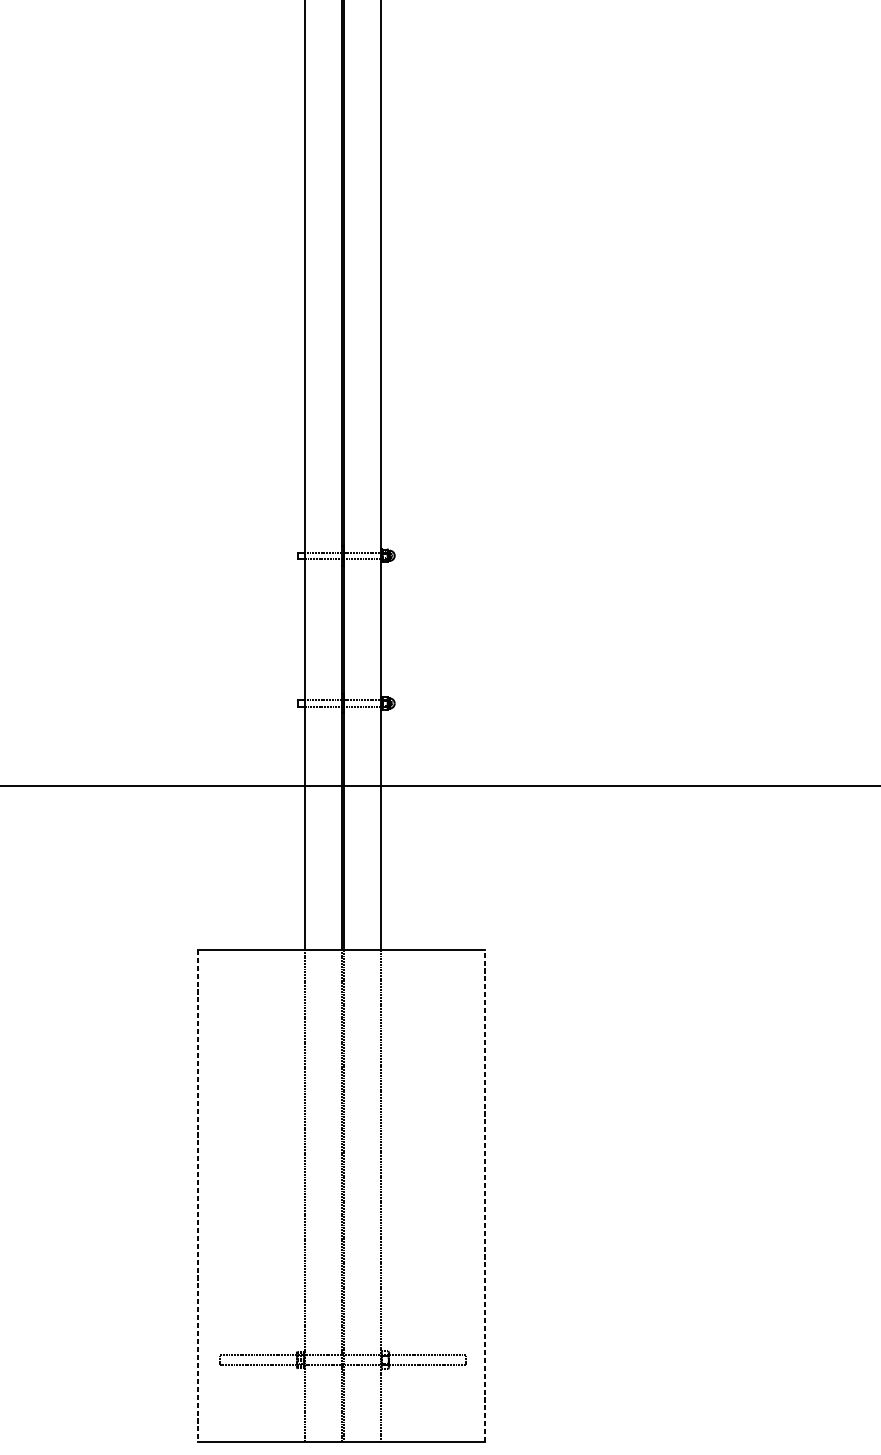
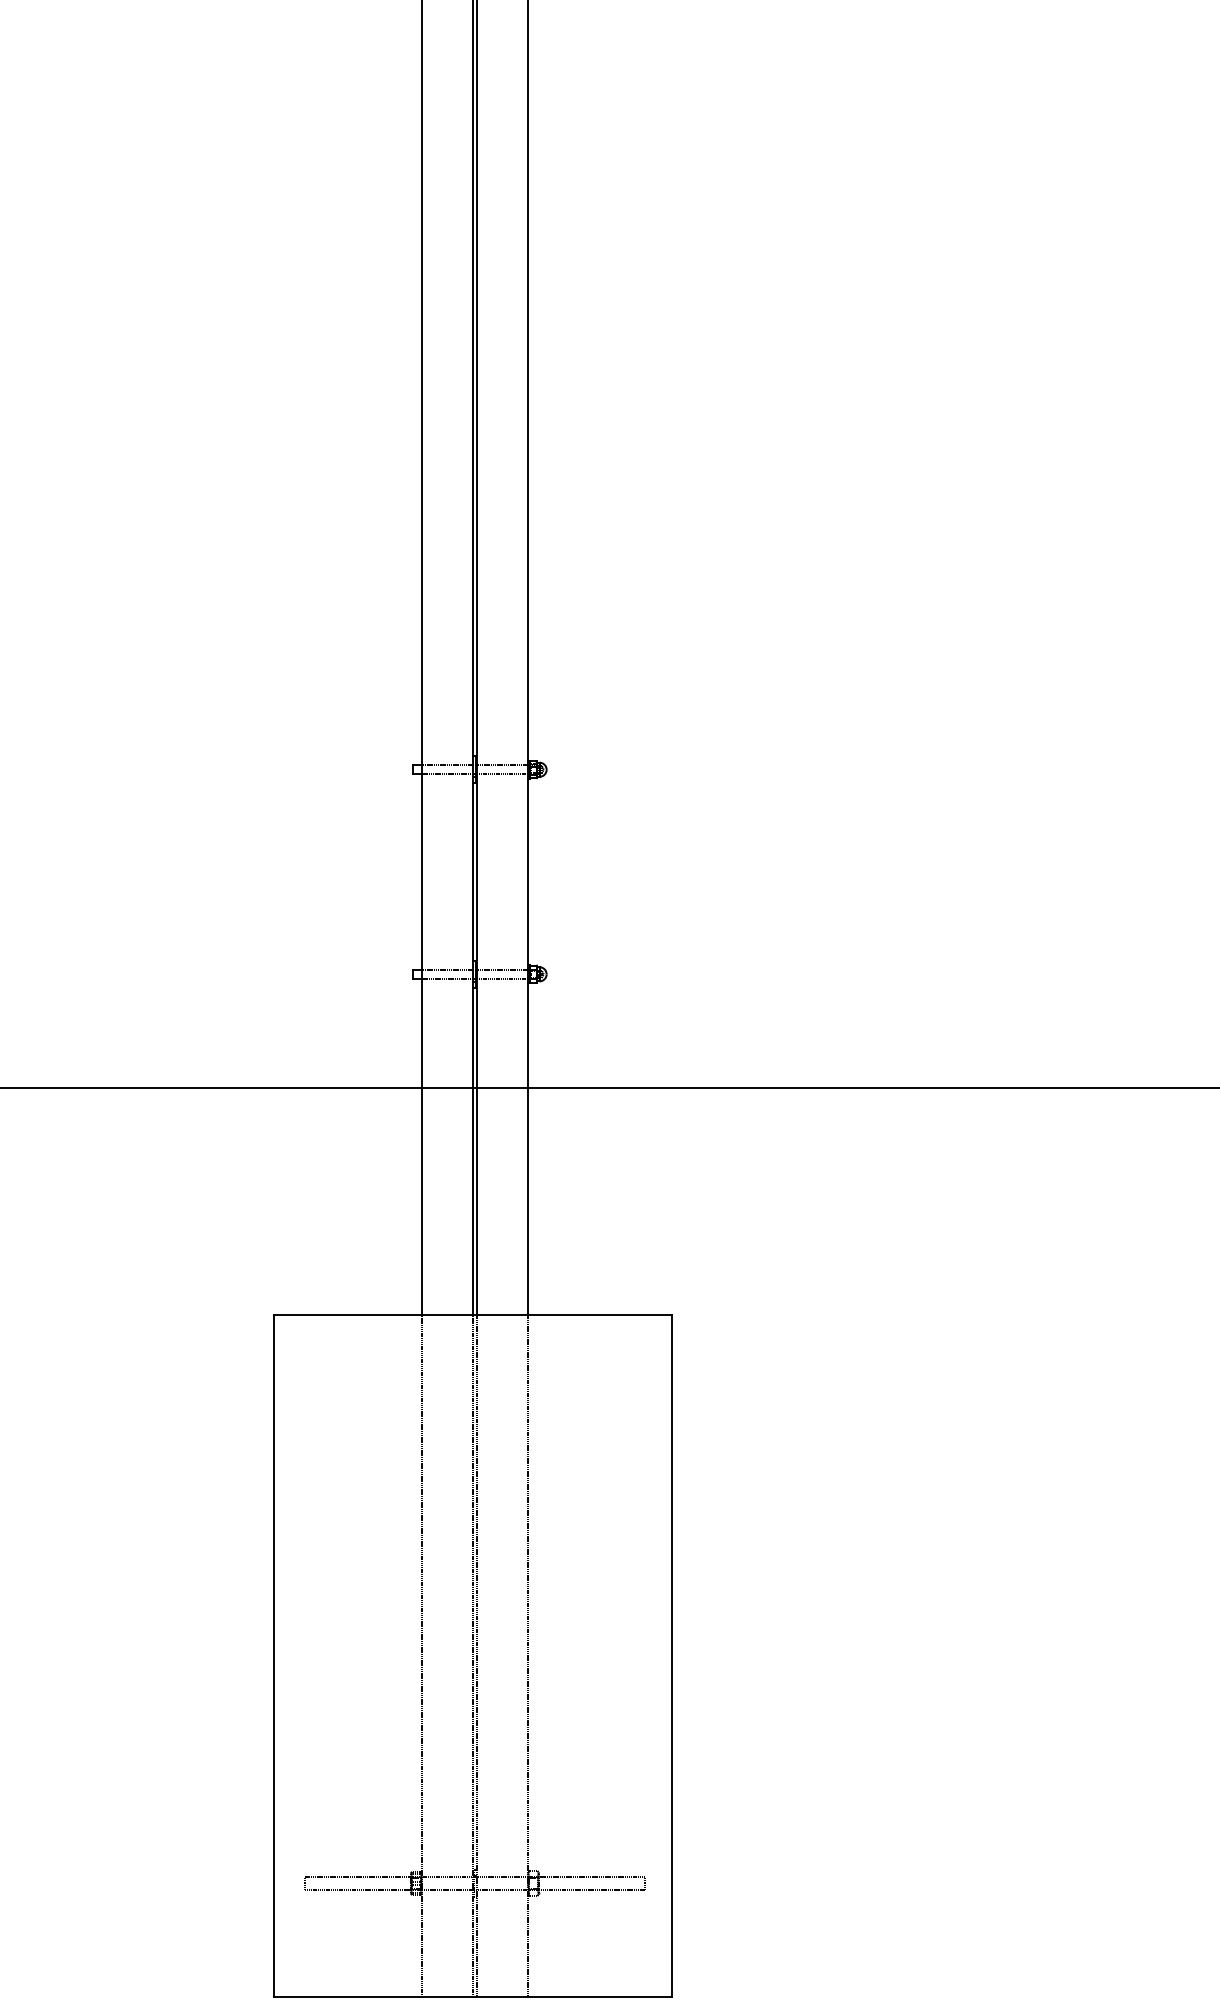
line: (198, 1196) -> (274, 1656), dashed -> solid
line: (485, 1196) -> (672, 1656), dashed -> solid

